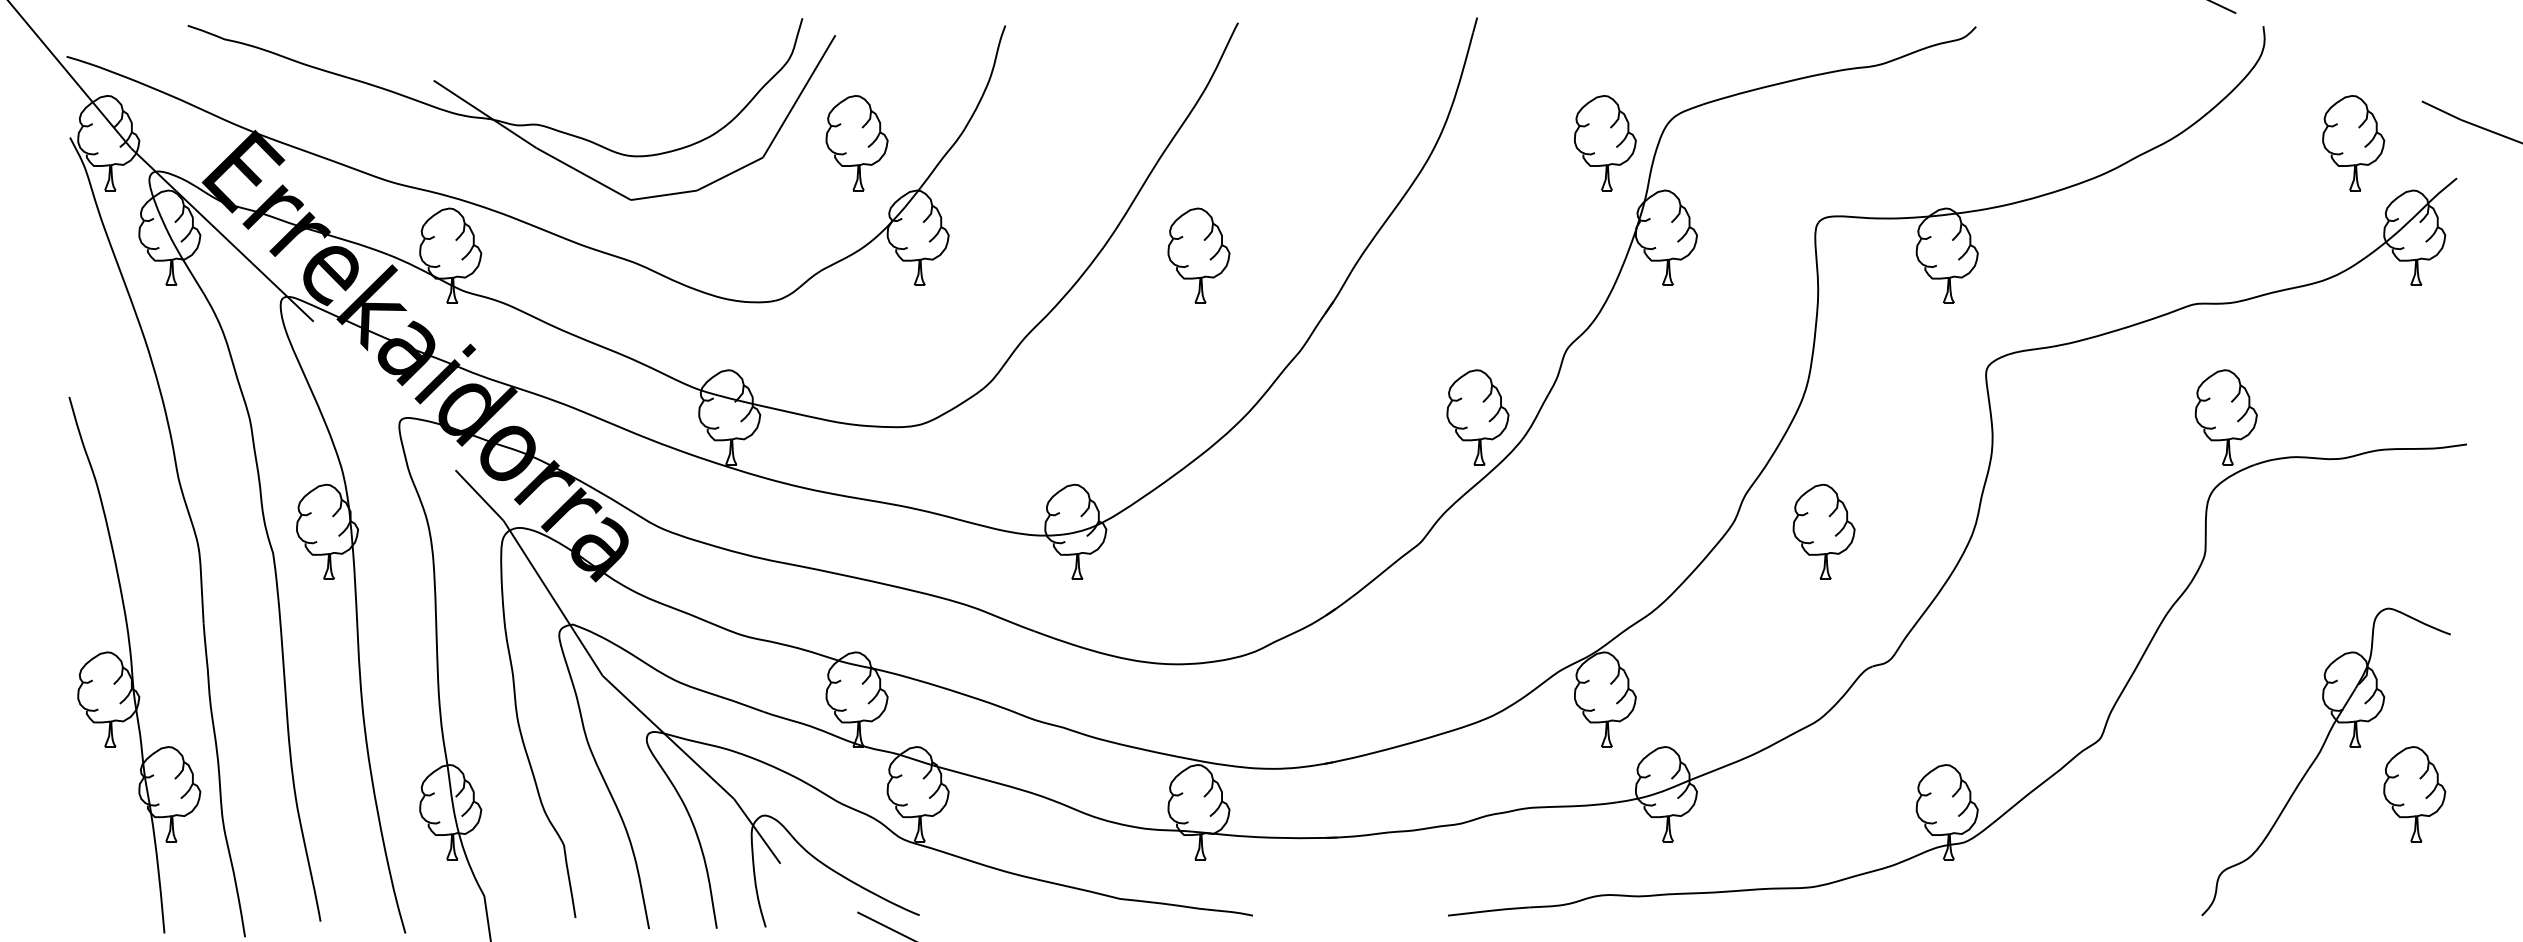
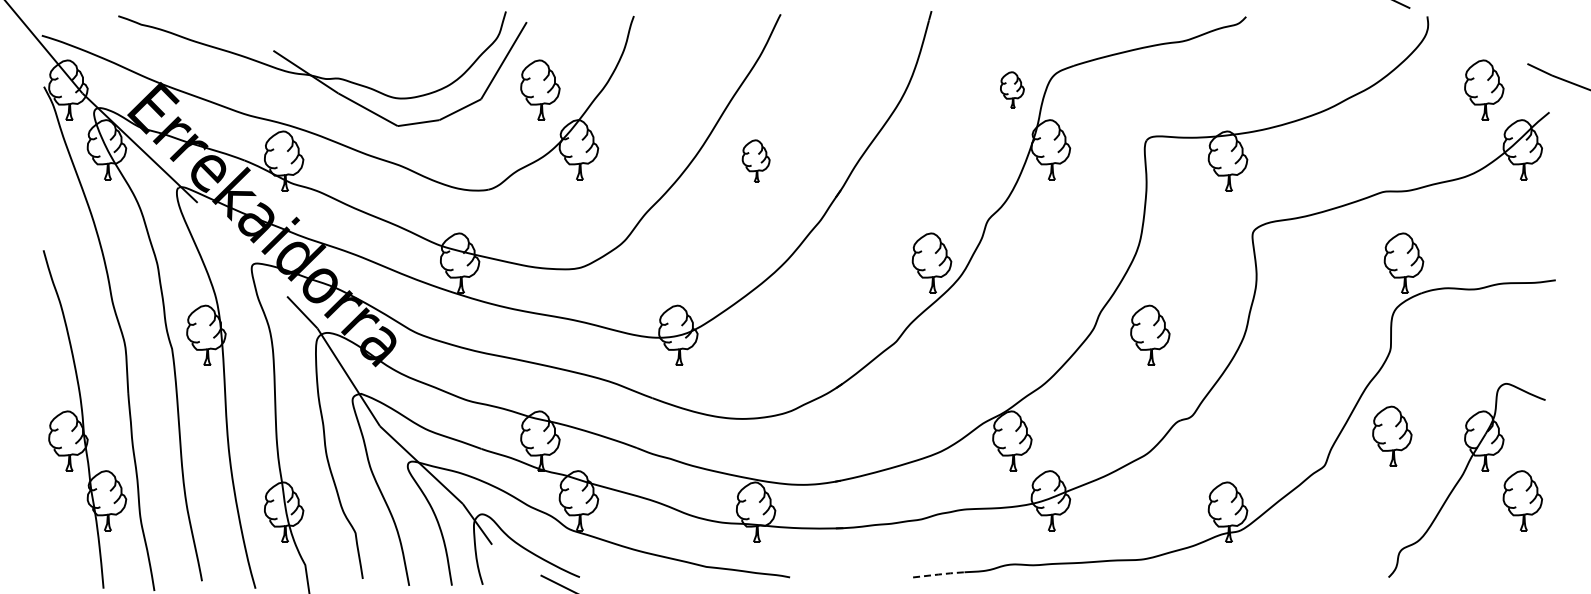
part: (1605, 142) -> (1012, 89), size x0.6
part: (1199, 254) -> (756, 160), size x0.7
part: (2208, 690) -> (1392, 435), added
line: (1489, 910) -> (939, 574), solid -> dashed

